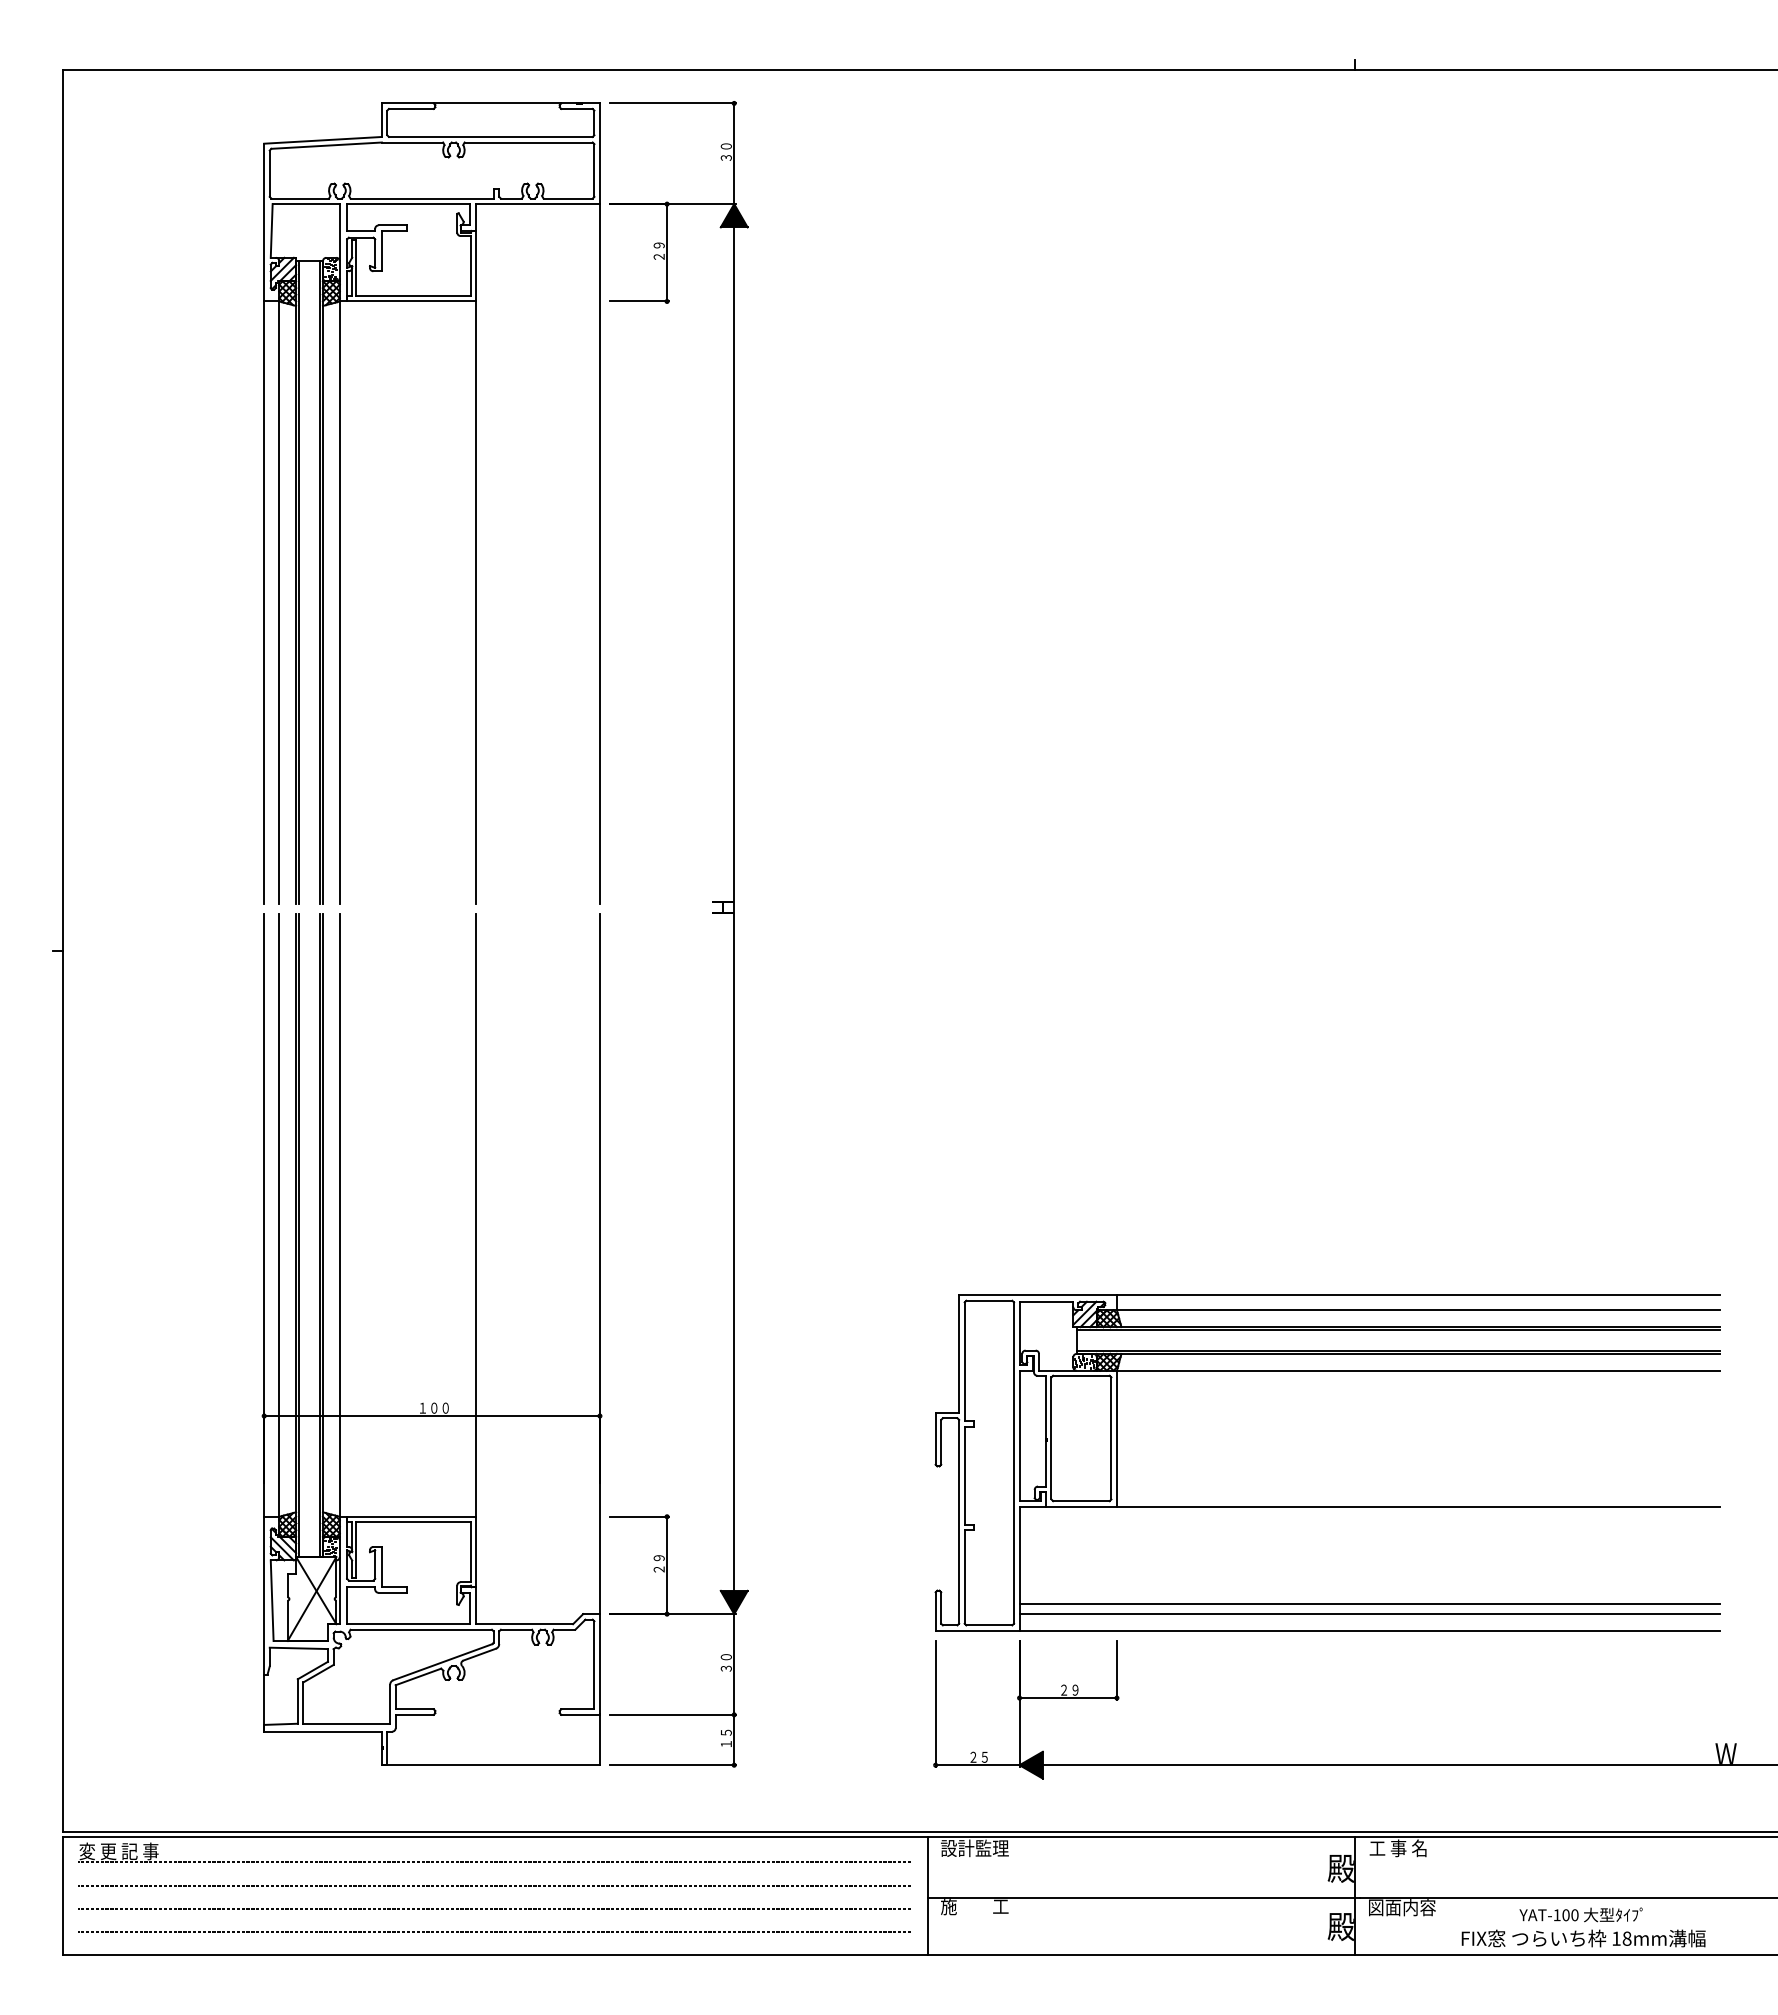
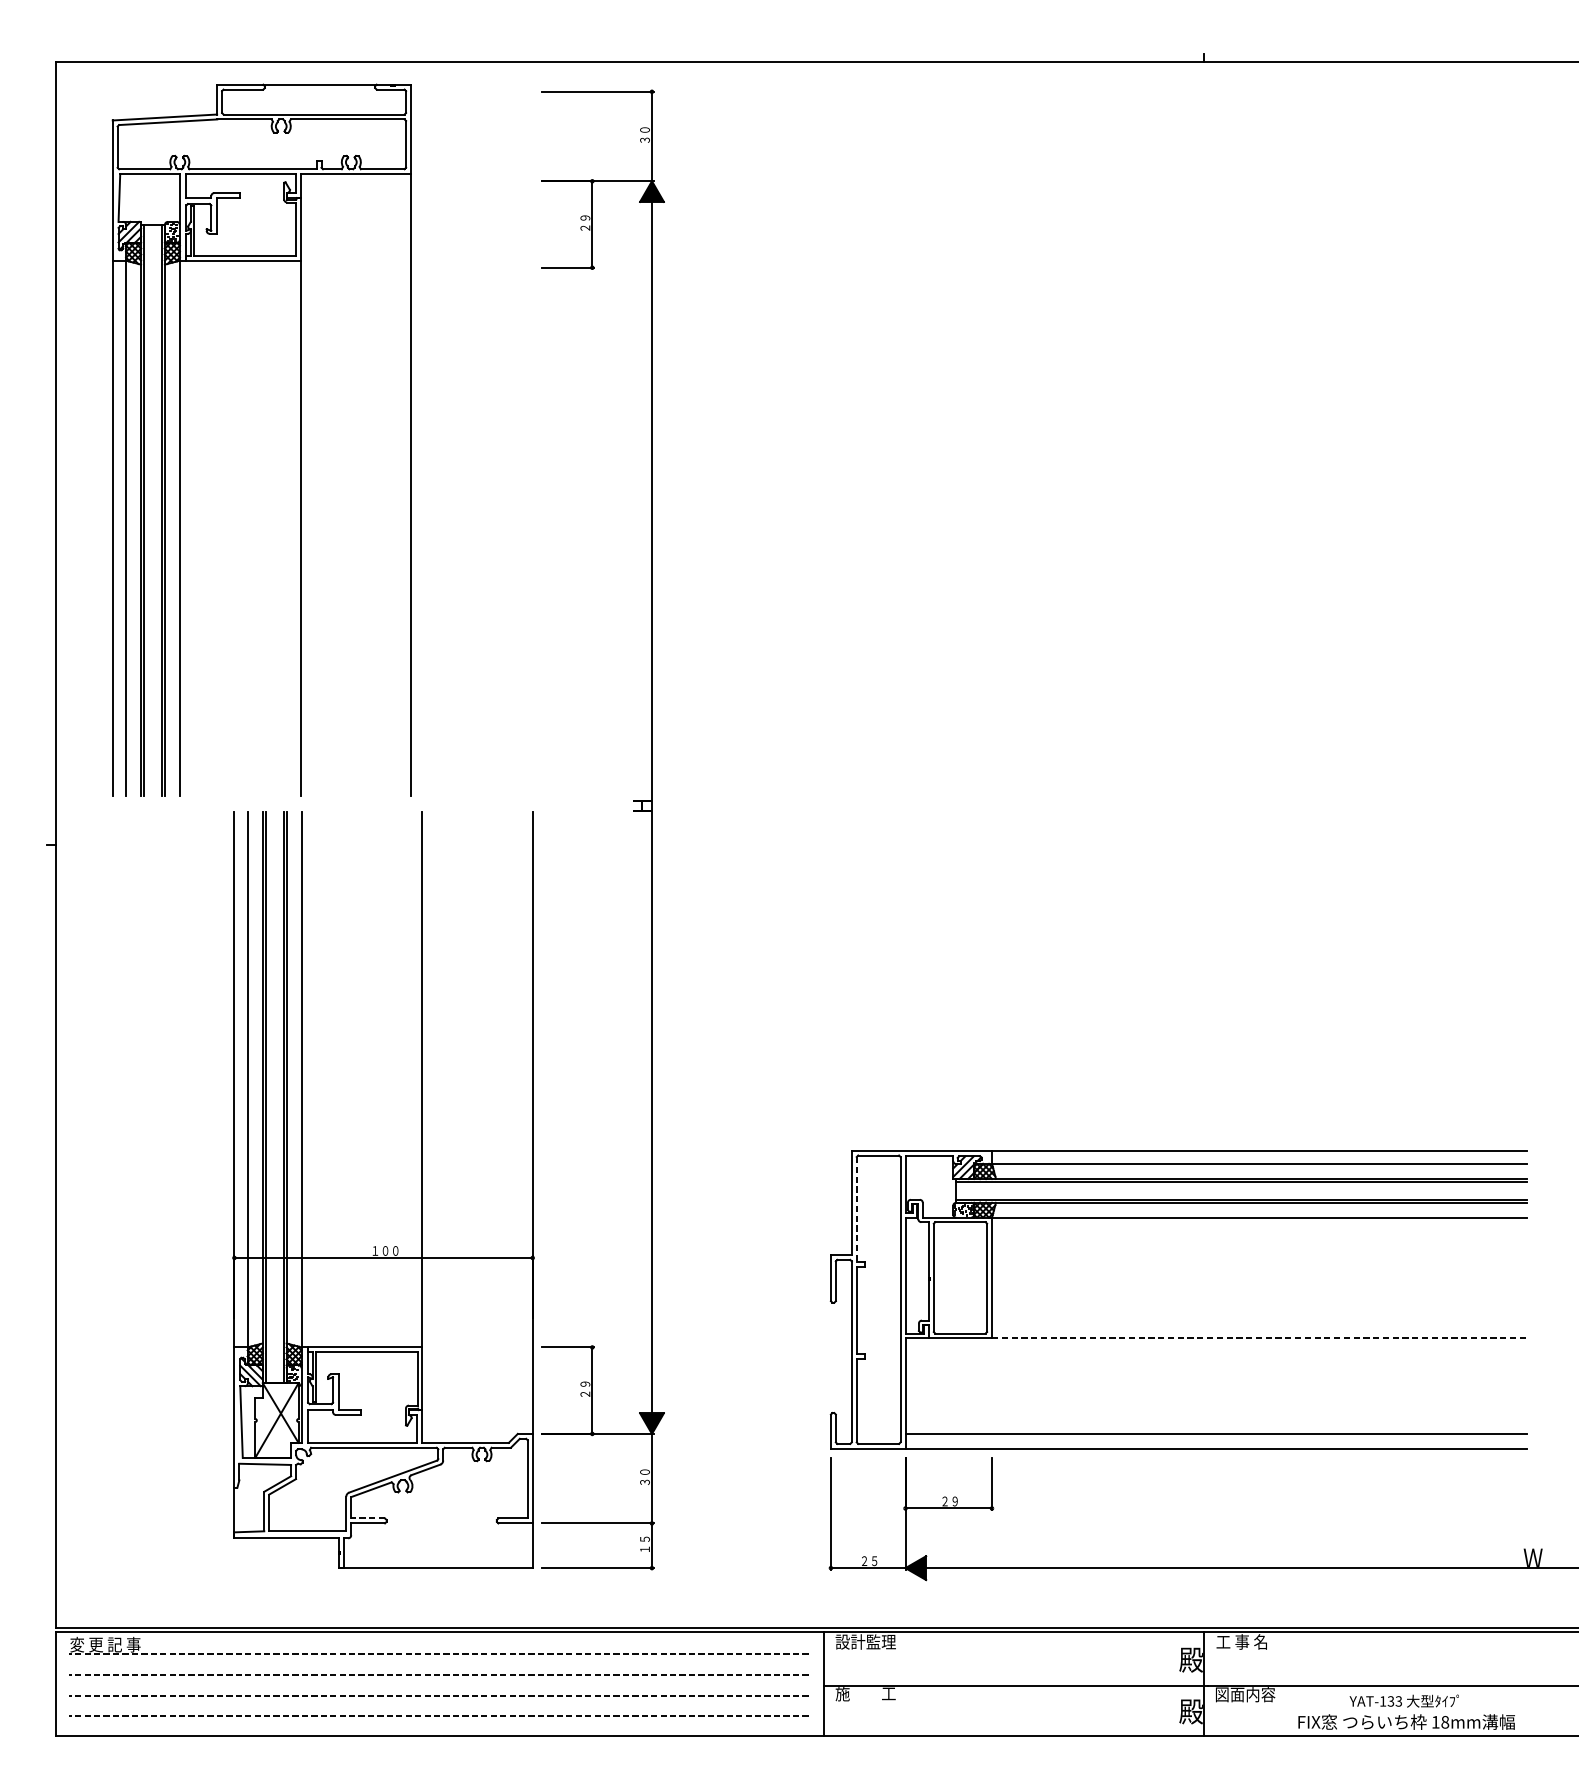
part: (475, 503) -> (300, 440), moved
line: (964, 1362) -> (856, 1210), solid -> dashed
line: (1418, 1506) -> (1259, 1338), solid -> dashed
line: (1369, 1604) -> (1216, 1425), removed
line: (414, 1709) -> (367, 1518), solid -> dashed
text: (1570, 1915) -> (1394, 1701), YAT-100 -> YAT-133

